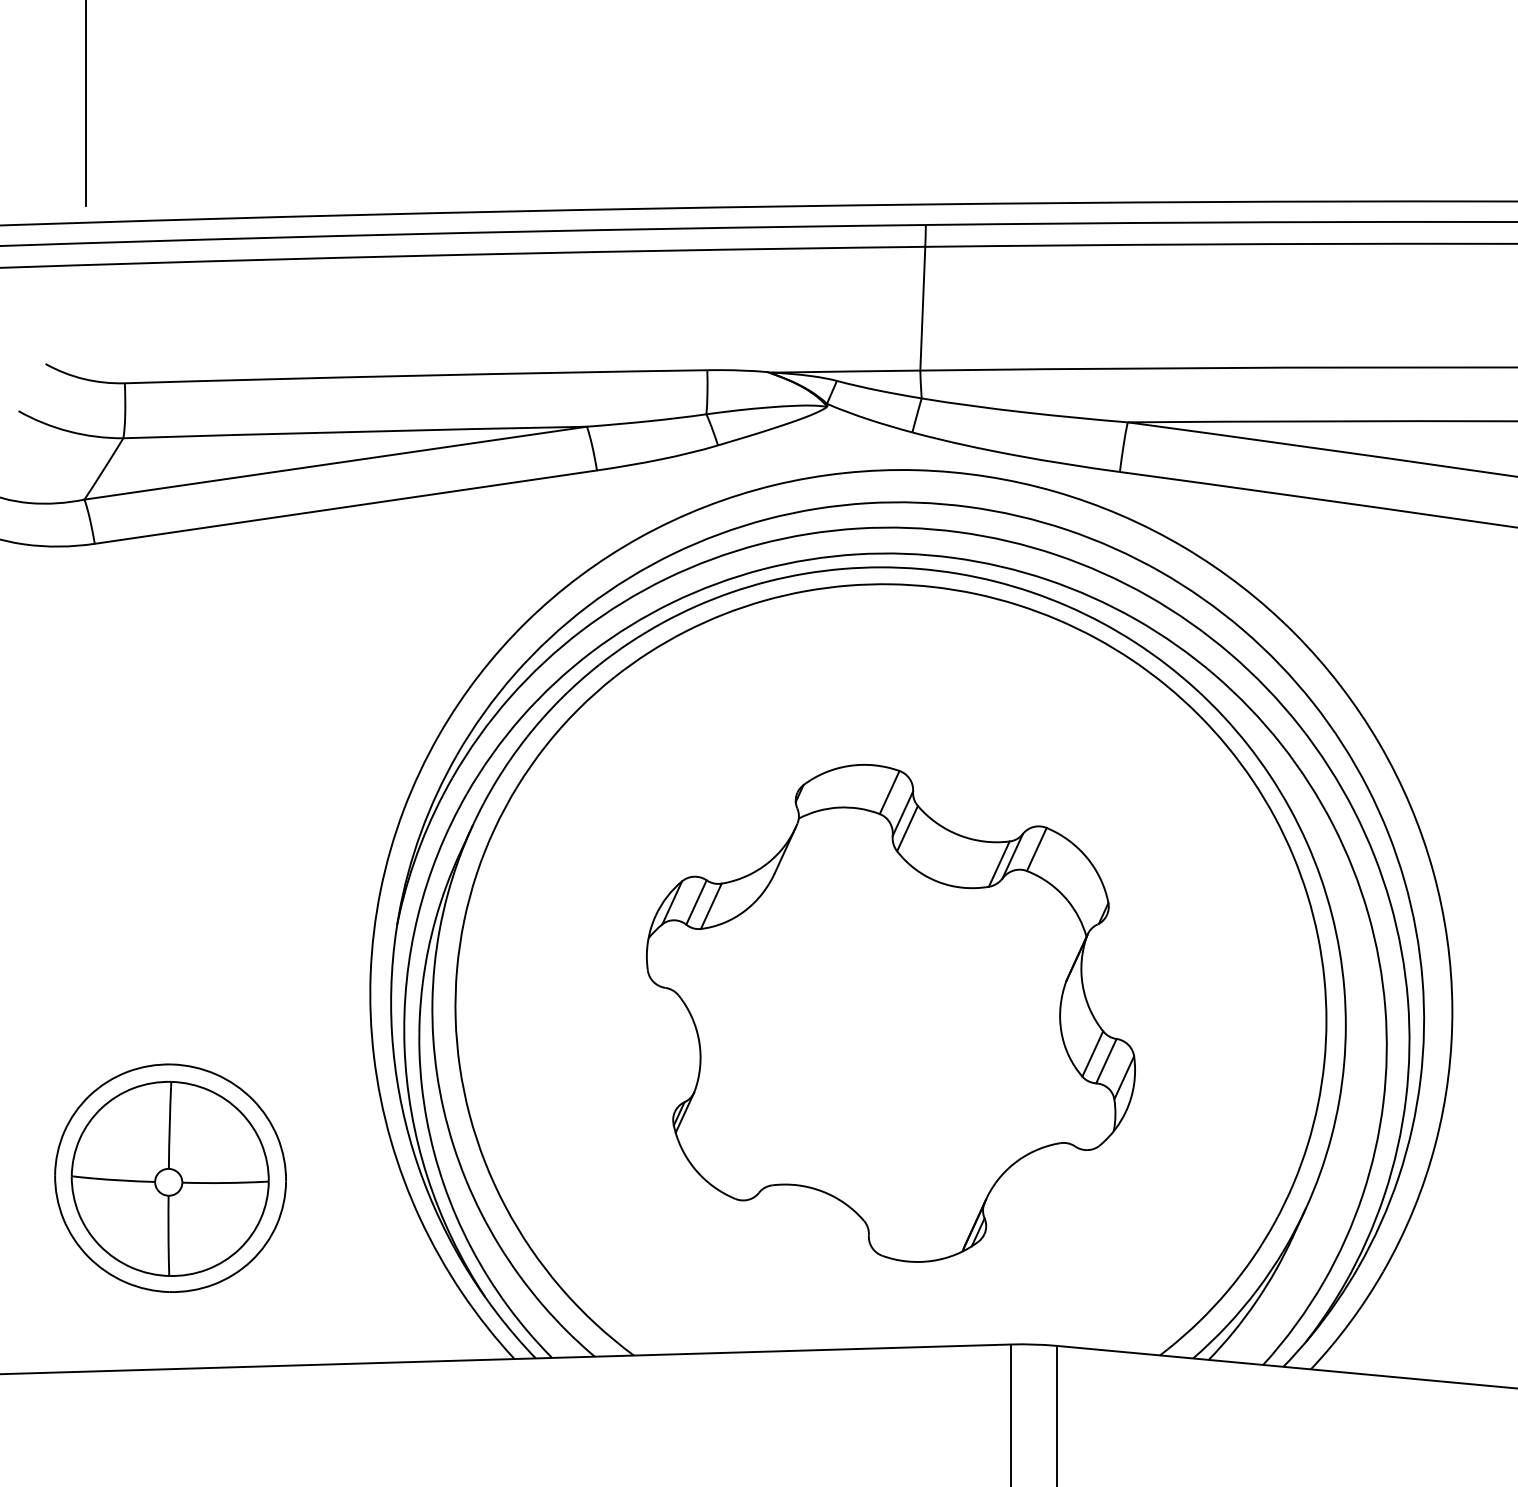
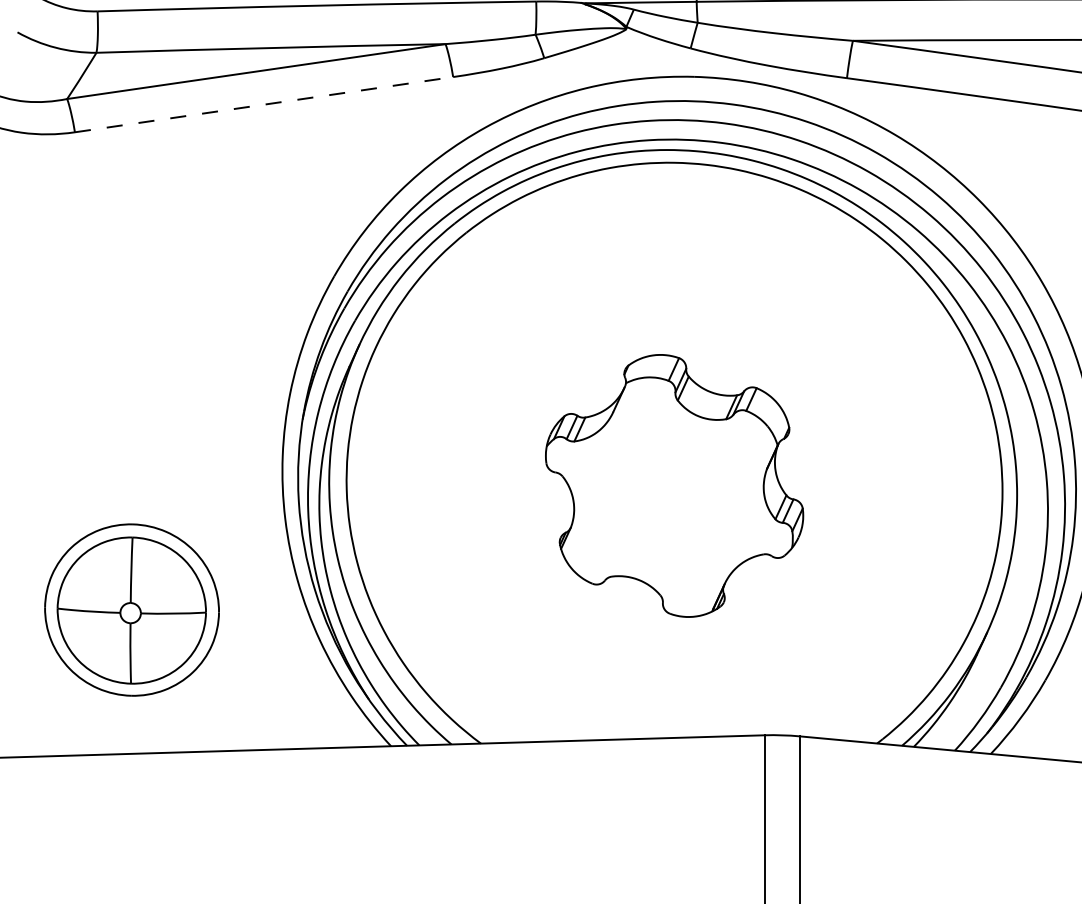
line: (345, 507) -> (263, 104), solid -> dashed
part: (890, 1013) -> (674, 486), size x0.7

